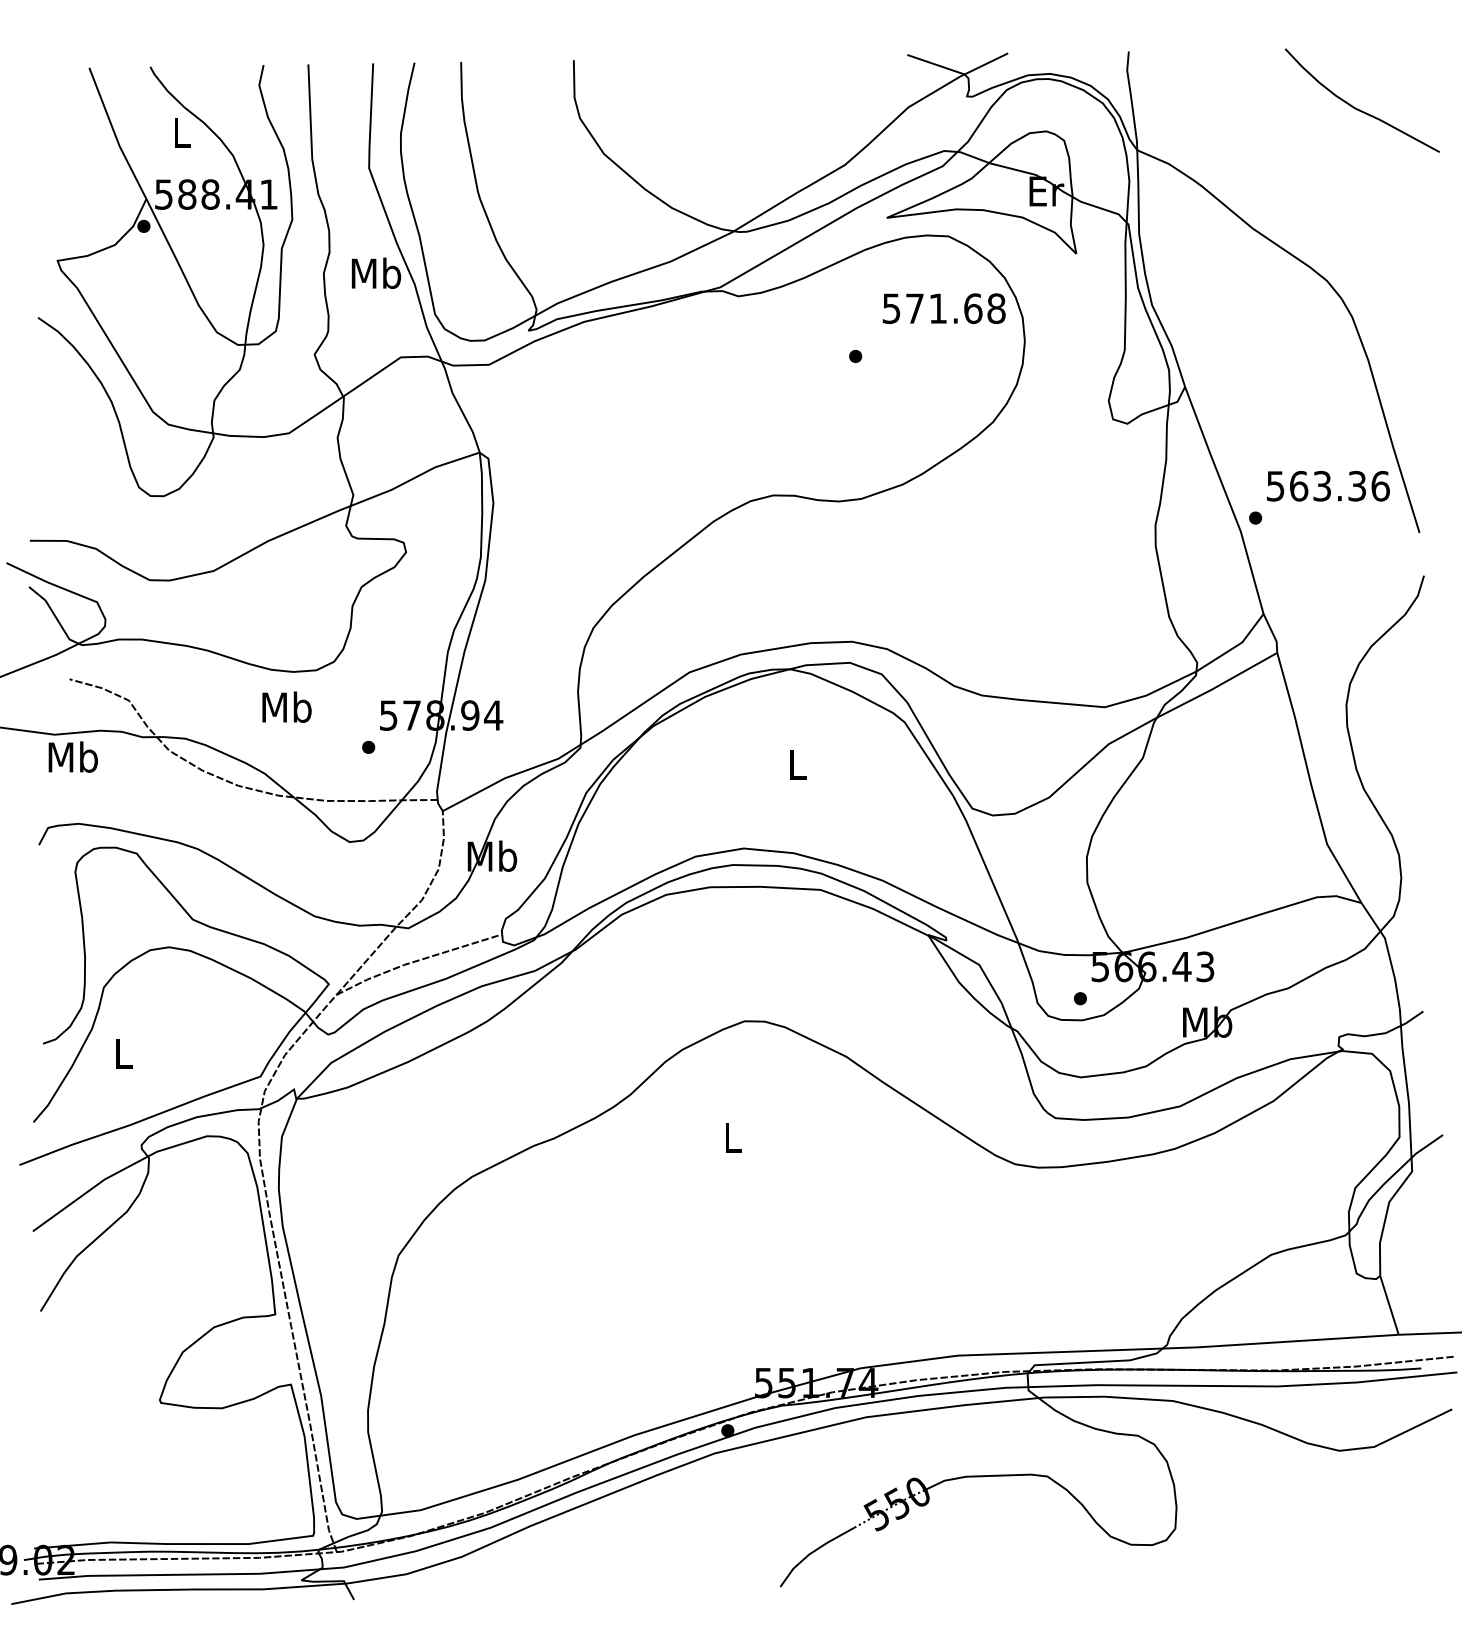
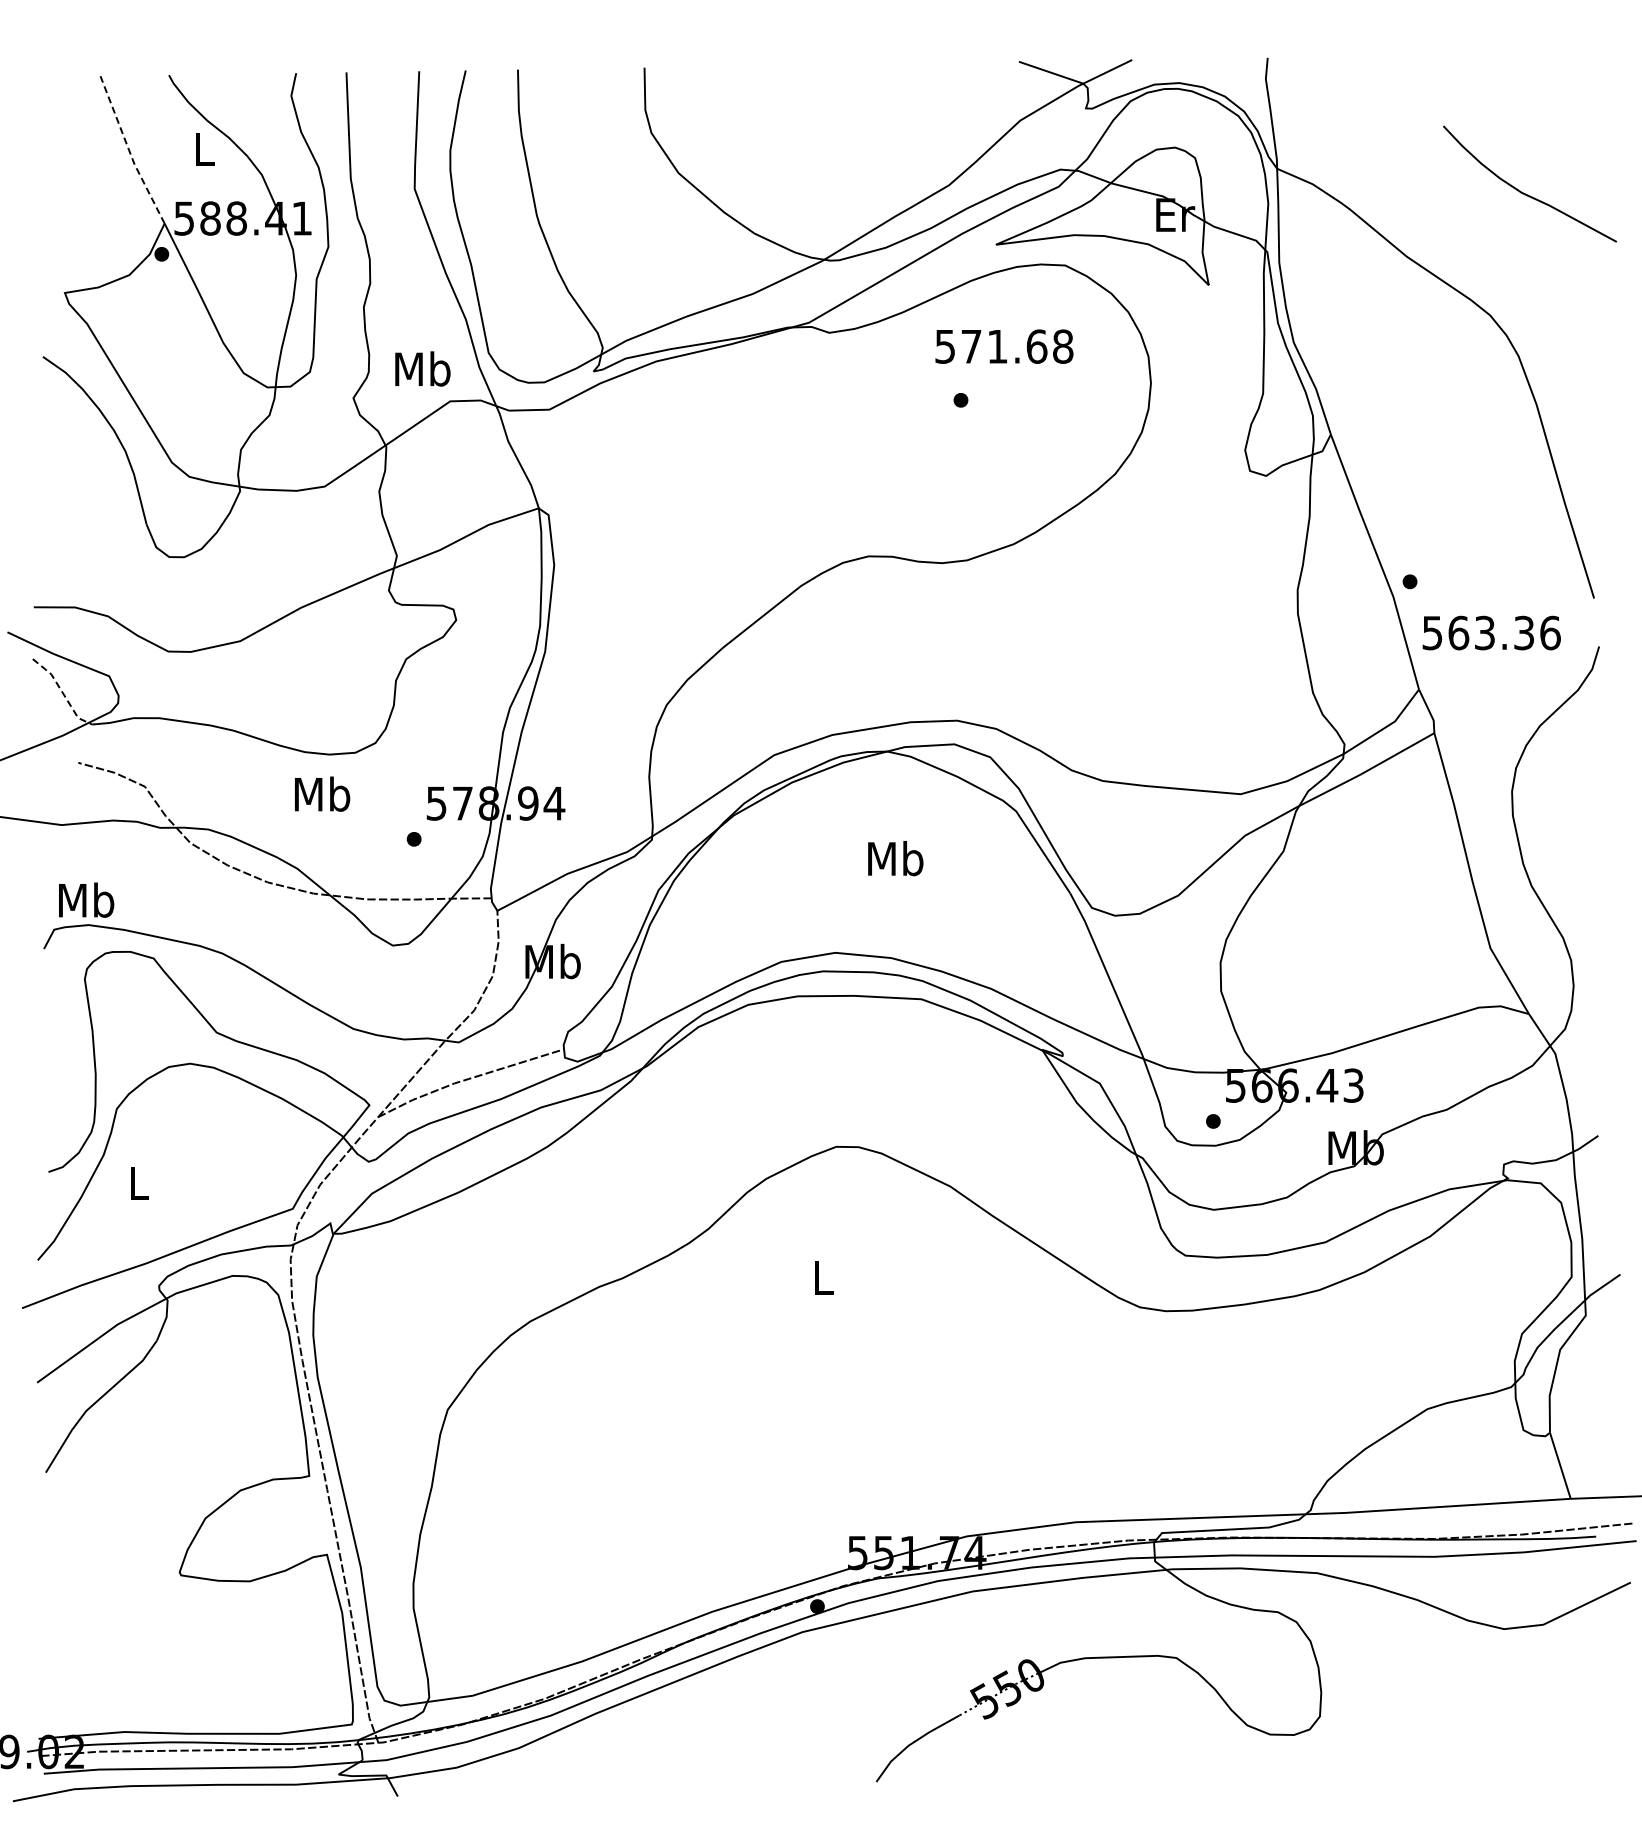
curve: (1358, 109) -> (1525, 193), moved
line: (115, 134) -> (129, 151), solid -> dashed
text: (376, 272) -> (422, 368), moved
text: (944, 308) -> (1004, 346), moved
text: (1328, 485) -> (1491, 632), moved
line: (55, 616) -> (62, 692), solid -> dashed
text: (73, 756) -> (86, 899), moved
text: (797, 764) -> (895, 858), L -> Mb

